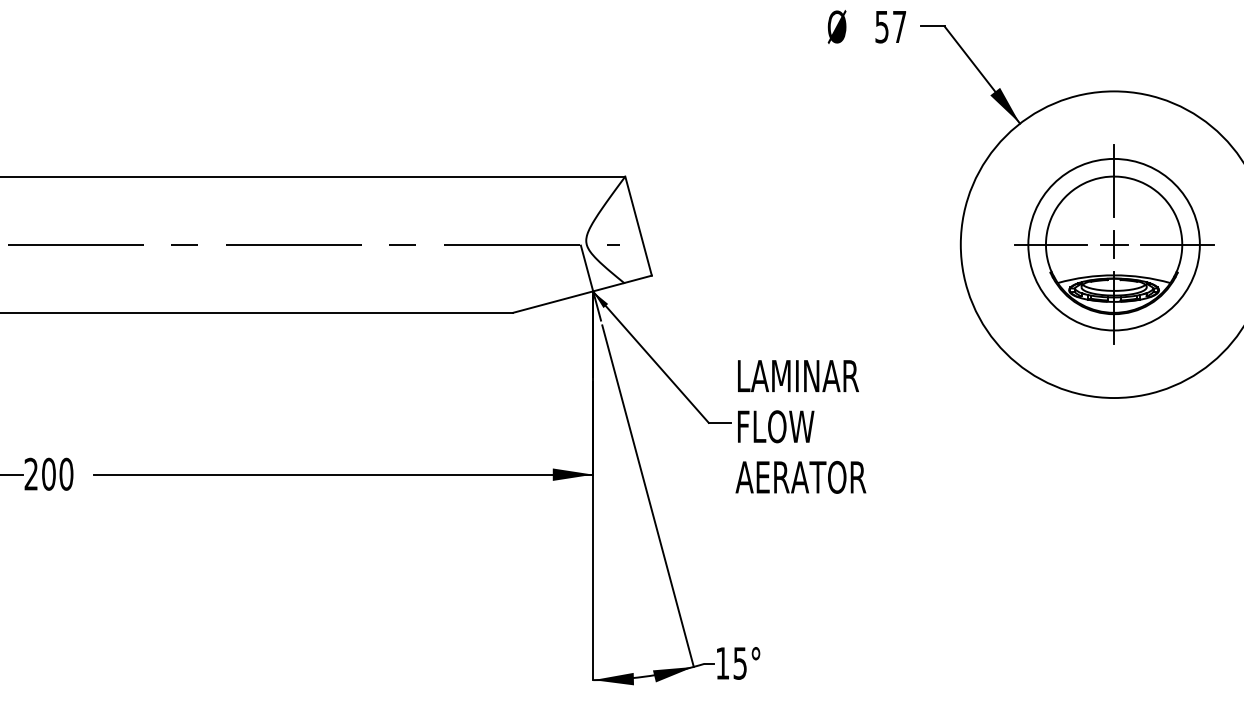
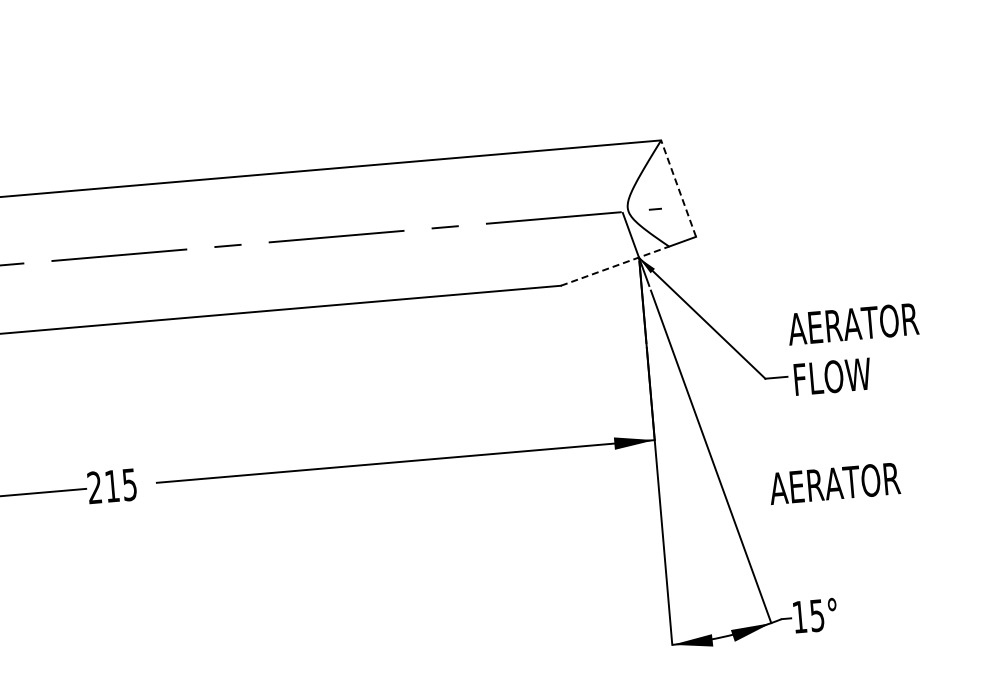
line: (638, 225) -> (678, 188), solid -> dashed
line: (568, 297) -> (614, 265), solid -> dashed
text: (800, 375) -> (852, 323), LAMINAR -> AERATOR
text: (57, 473) -> (120, 484), 200 -> 215
text: (800, 476) -> (834, 482), moved

